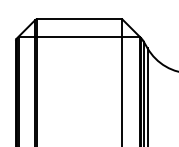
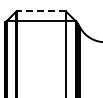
line: (79, 19) -> (41, 11), solid -> dashed

